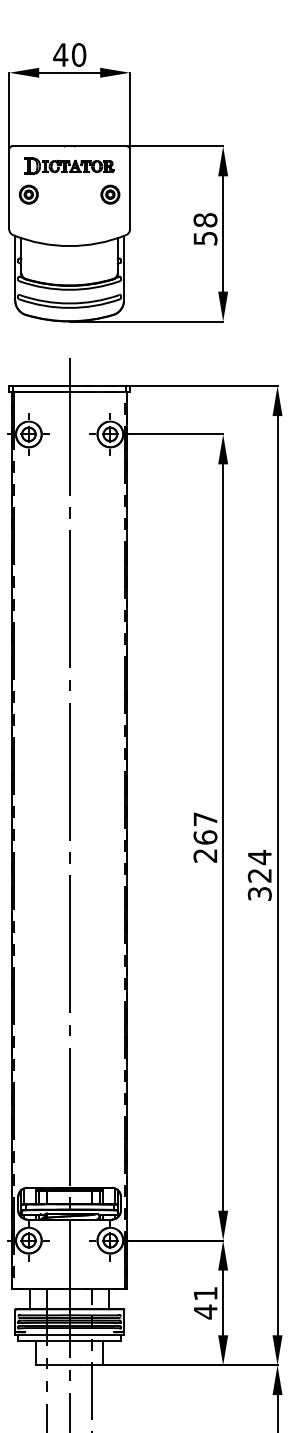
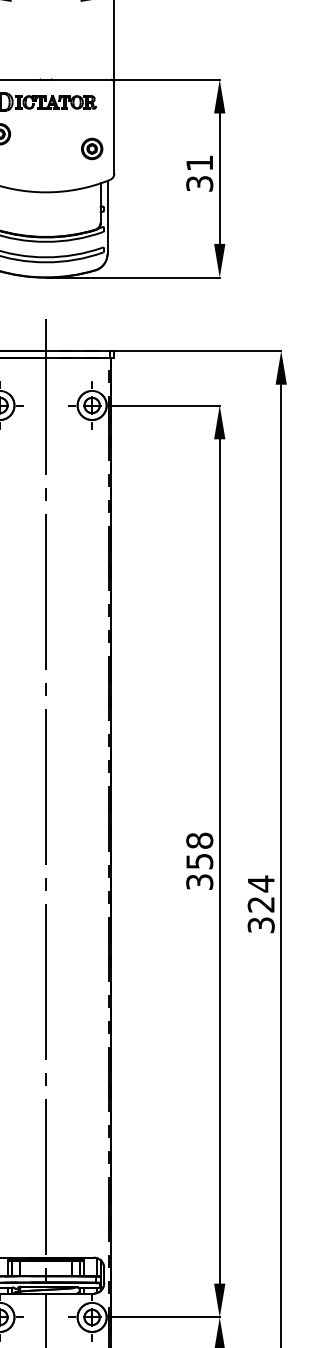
part: (110, 194) -> (92, 148), moved
text: (205, 228) -> (199, 172), 58 -> 31
text: (205, 837) -> (199, 861), 267 -> 358

